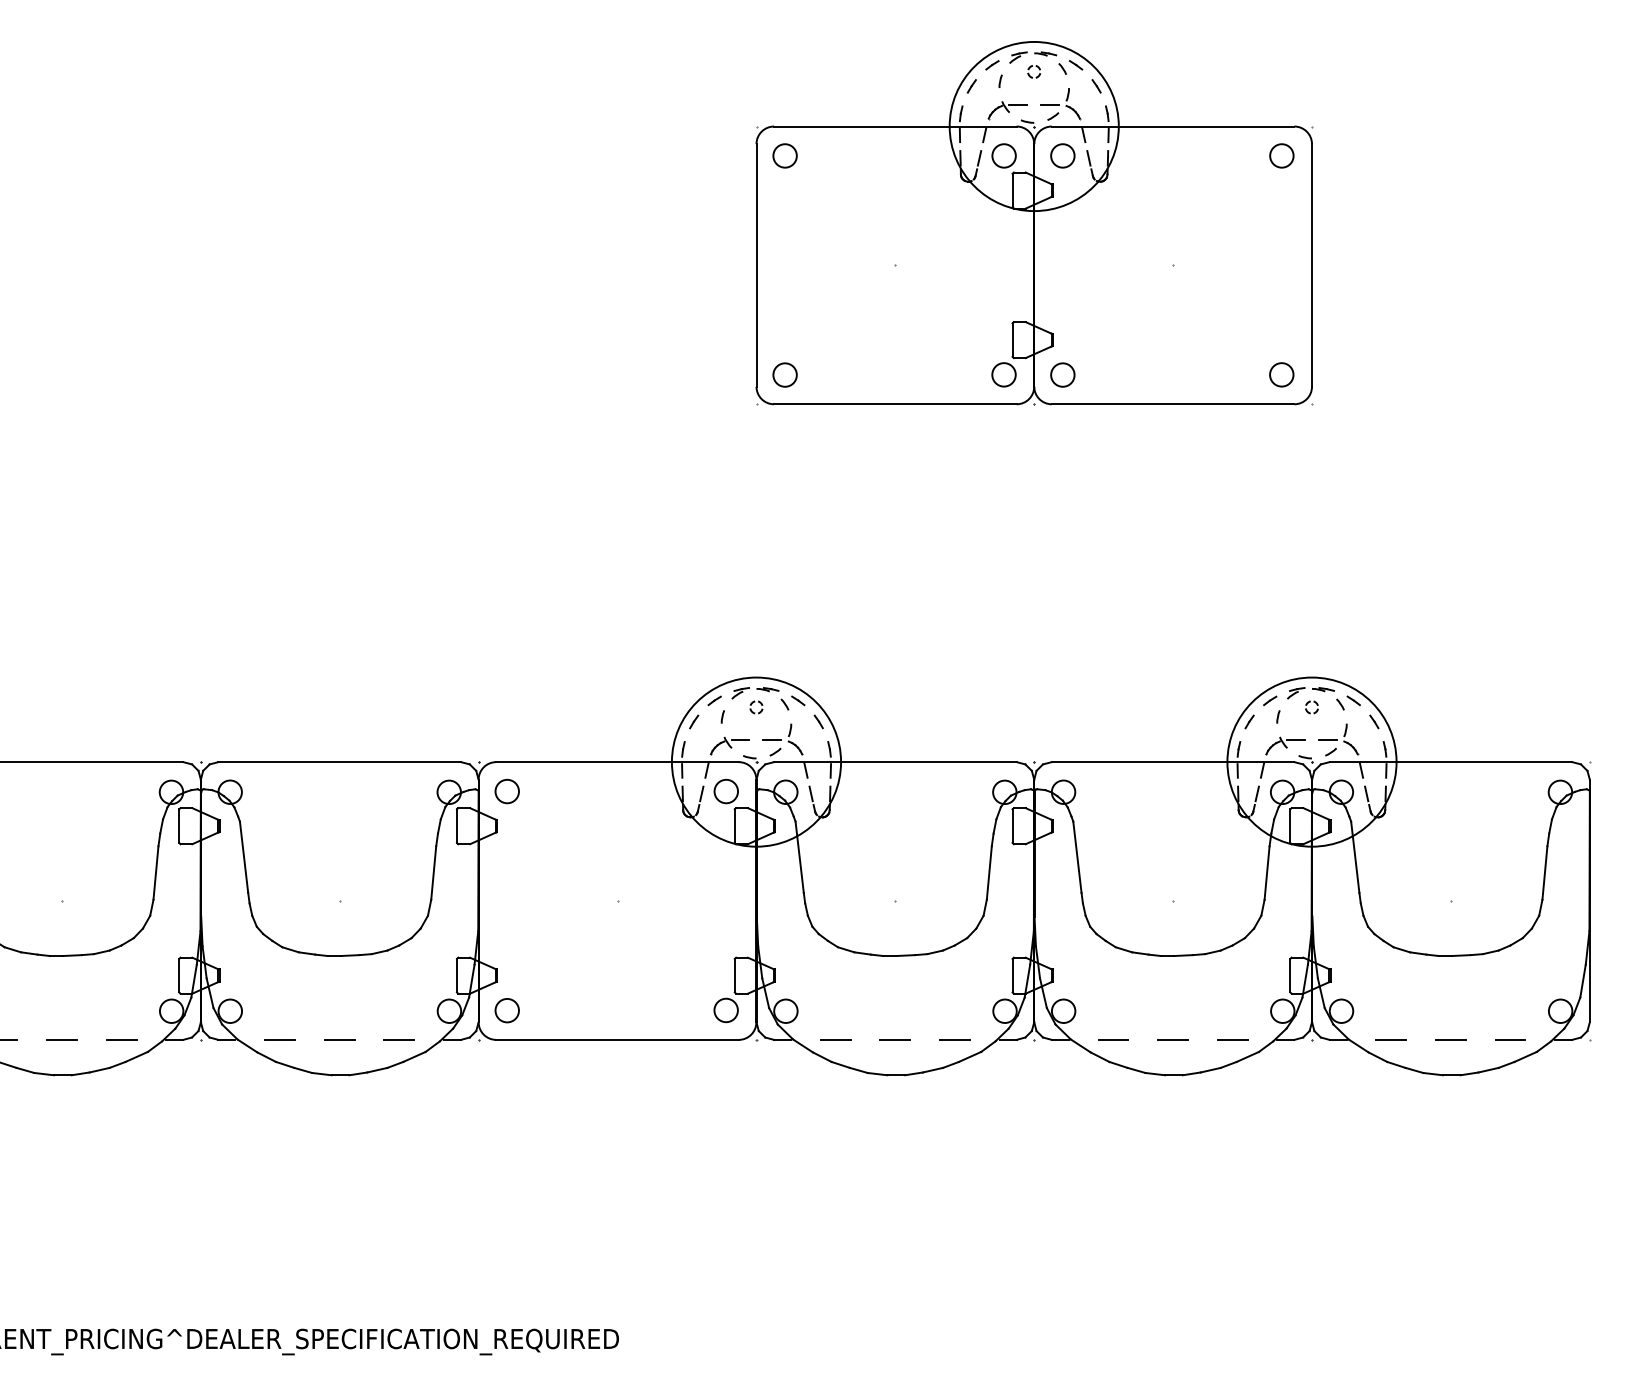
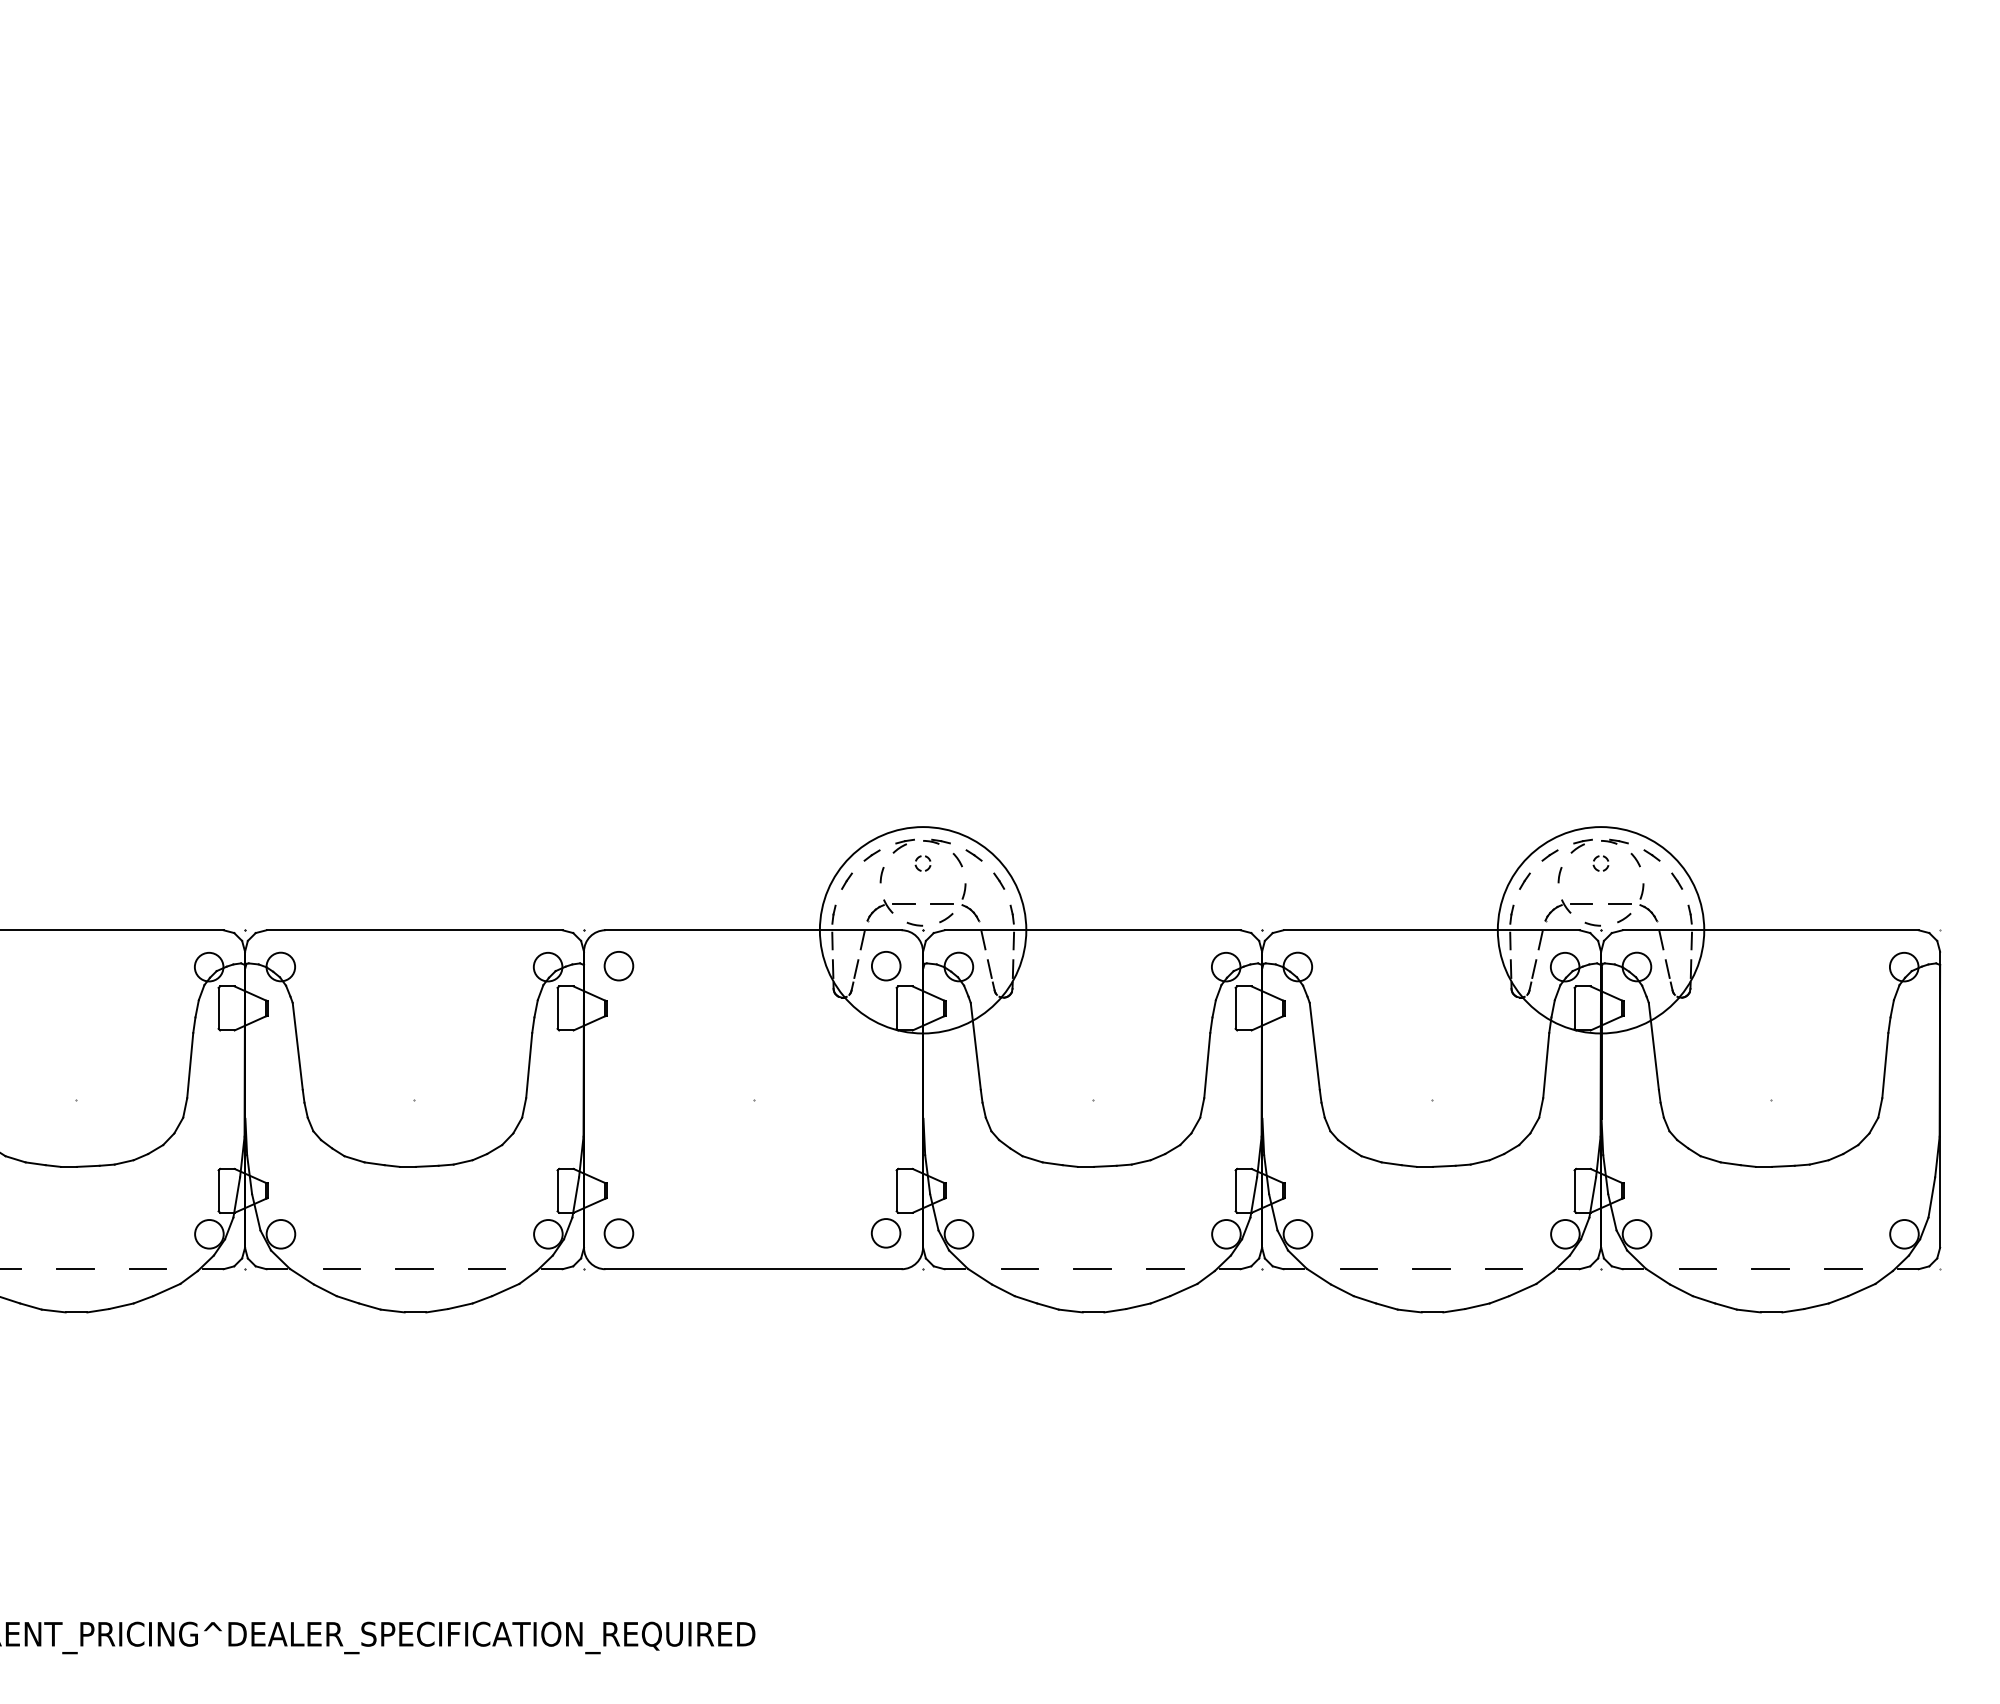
part: (1034, 223) -> (1262, 272), removed

